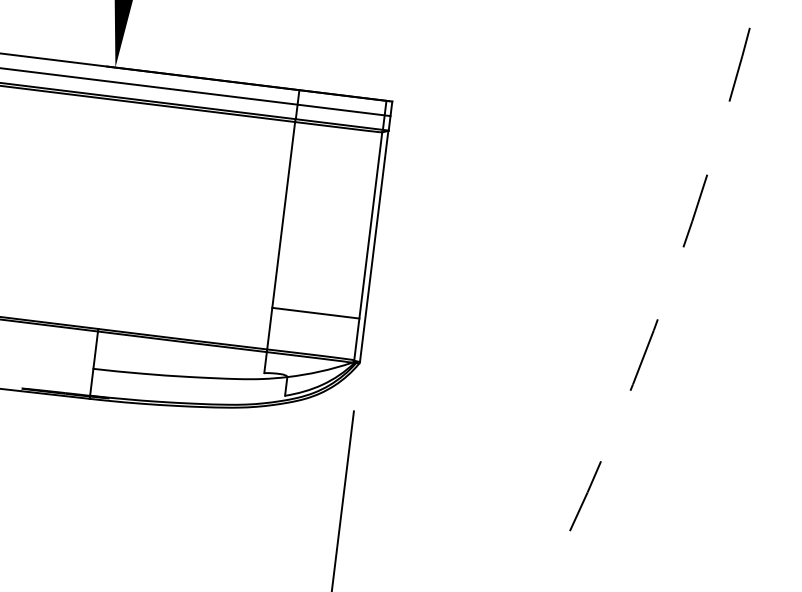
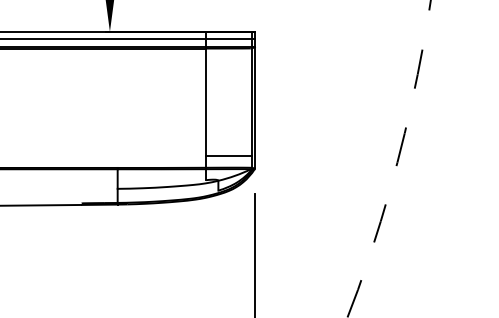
line: (314, 312) -> (228, 155), moved

